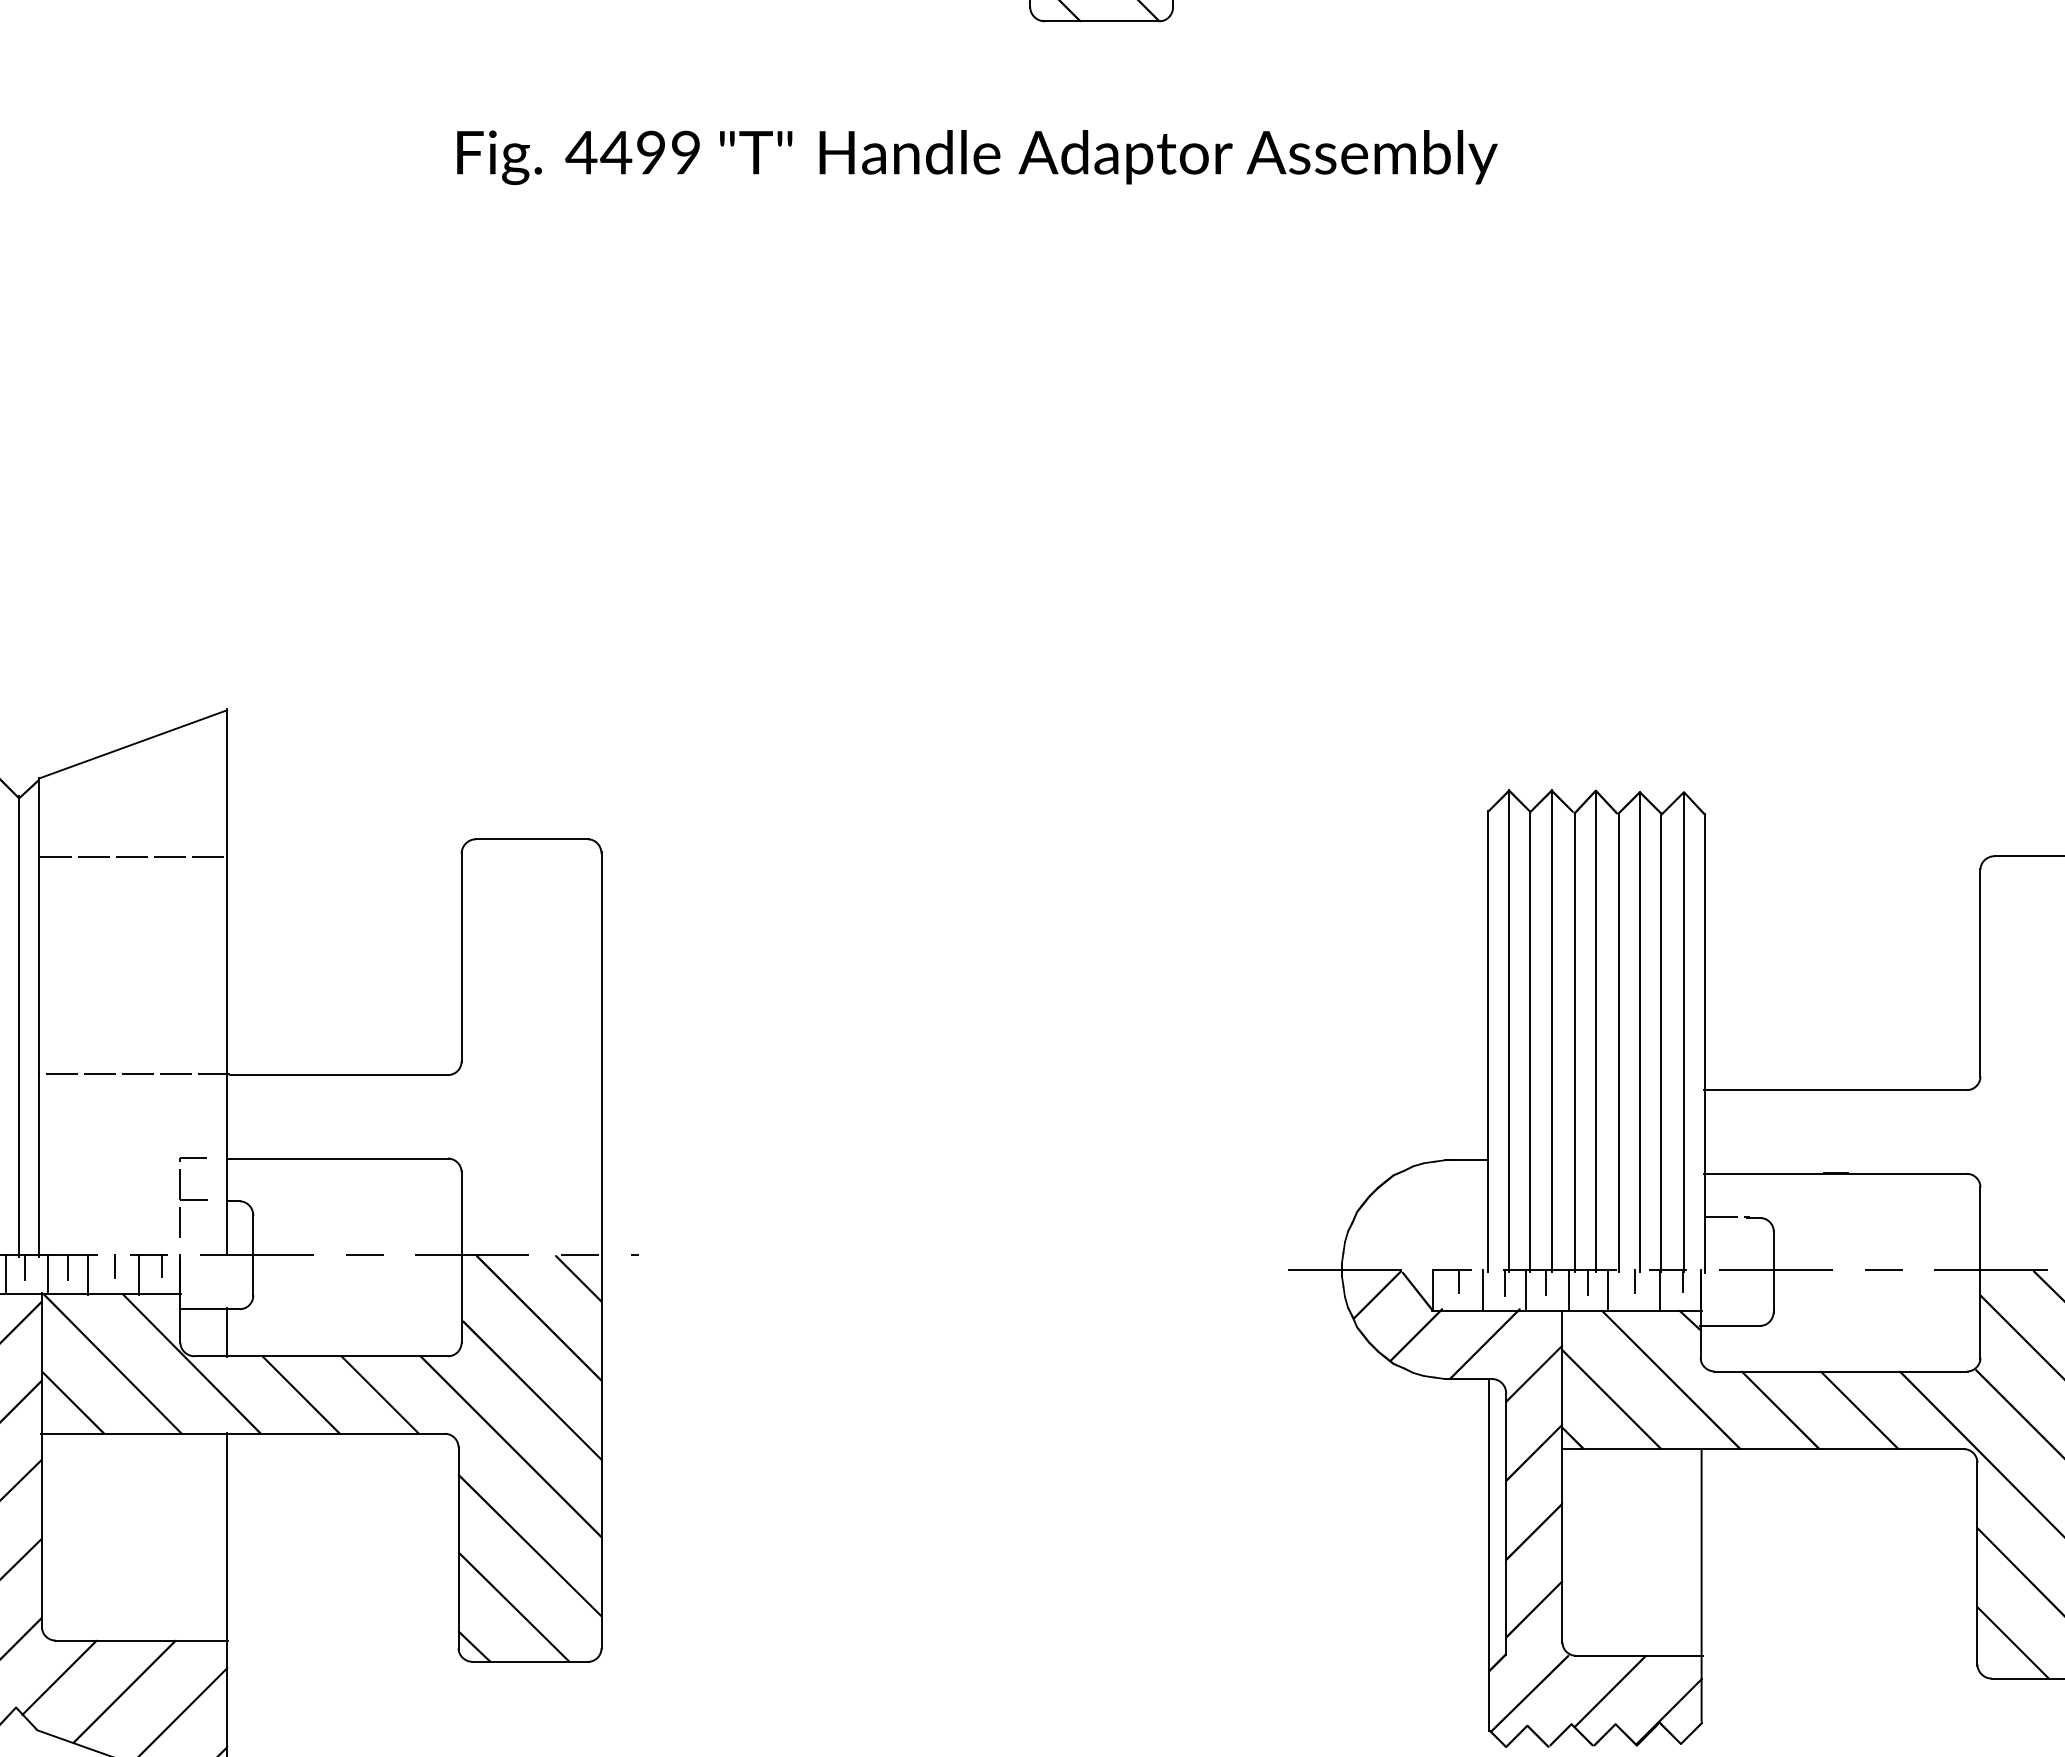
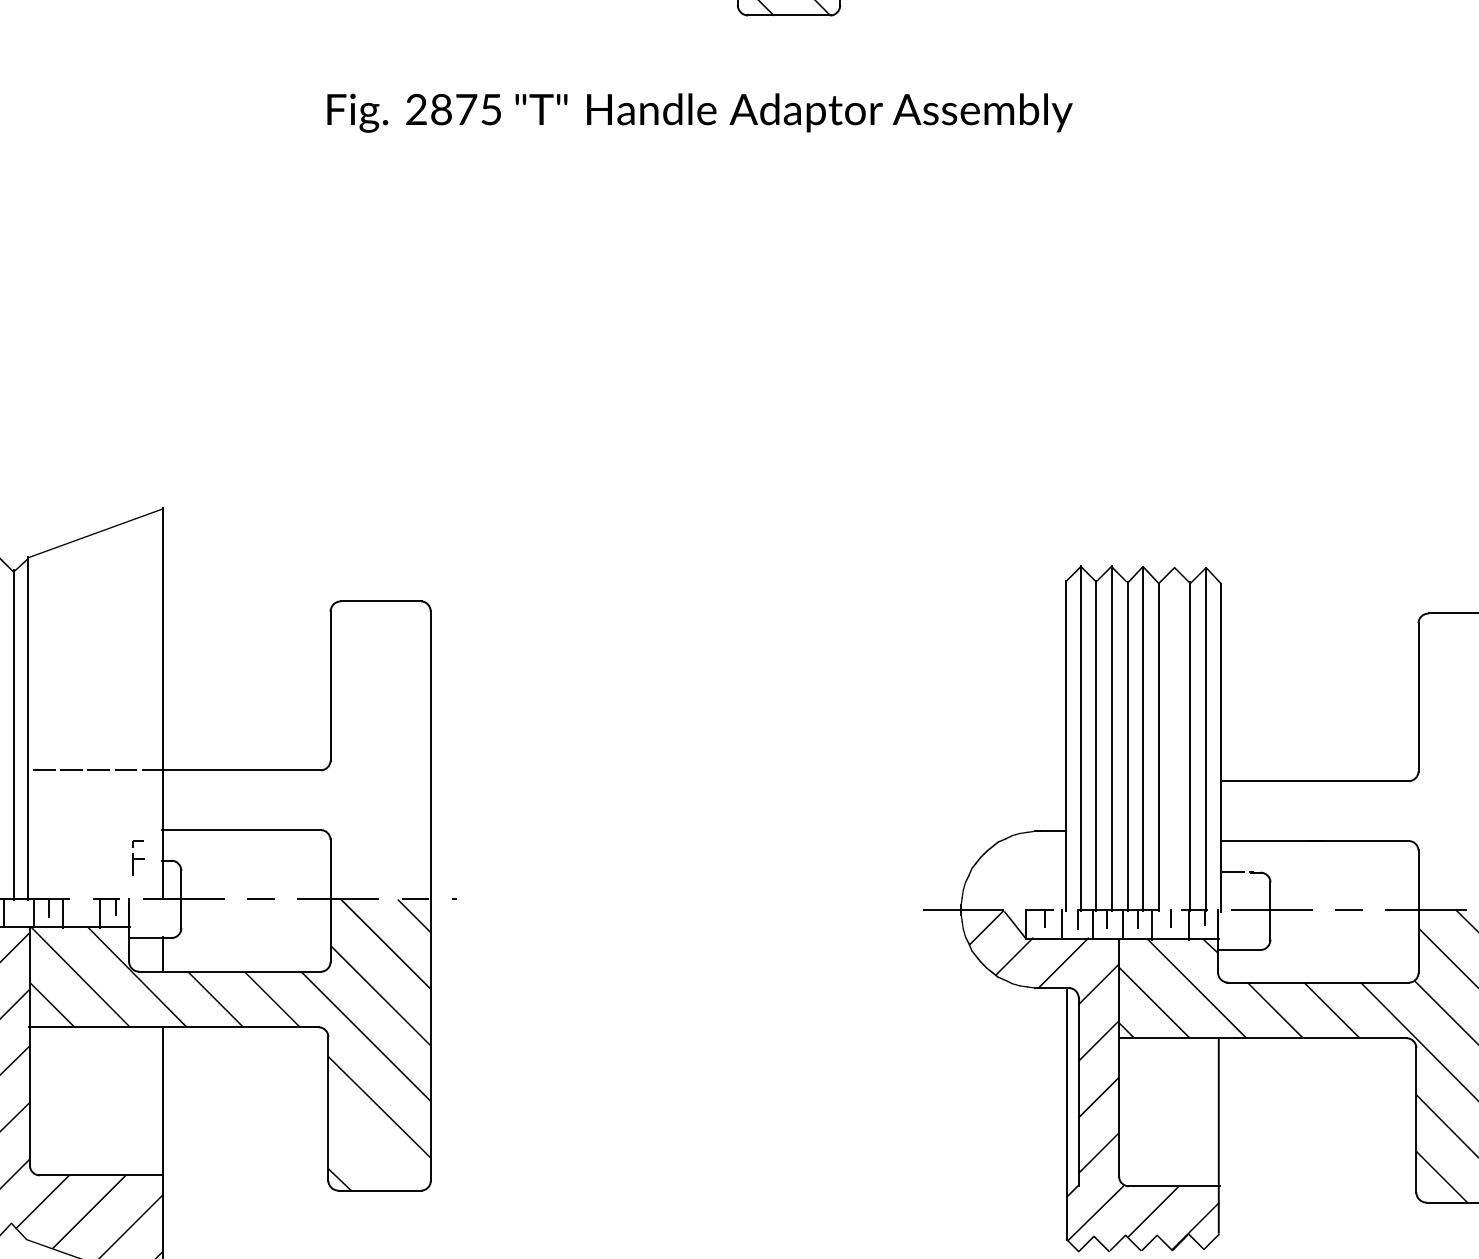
text: (632, 152) -> (452, 109), 4499 -> 2875
line: (130, 856) -> (93, 613), removed
line: (1640, 1031) -> (1175, 739), removed
part: (193, 1197) -> (138, 857), size x0.6
line: (114, 1266) -> (81, 907), removed
line: (25, 1267) -> (18, 908), removed
fill: (513, 1606) -> (367, 1150), removed

